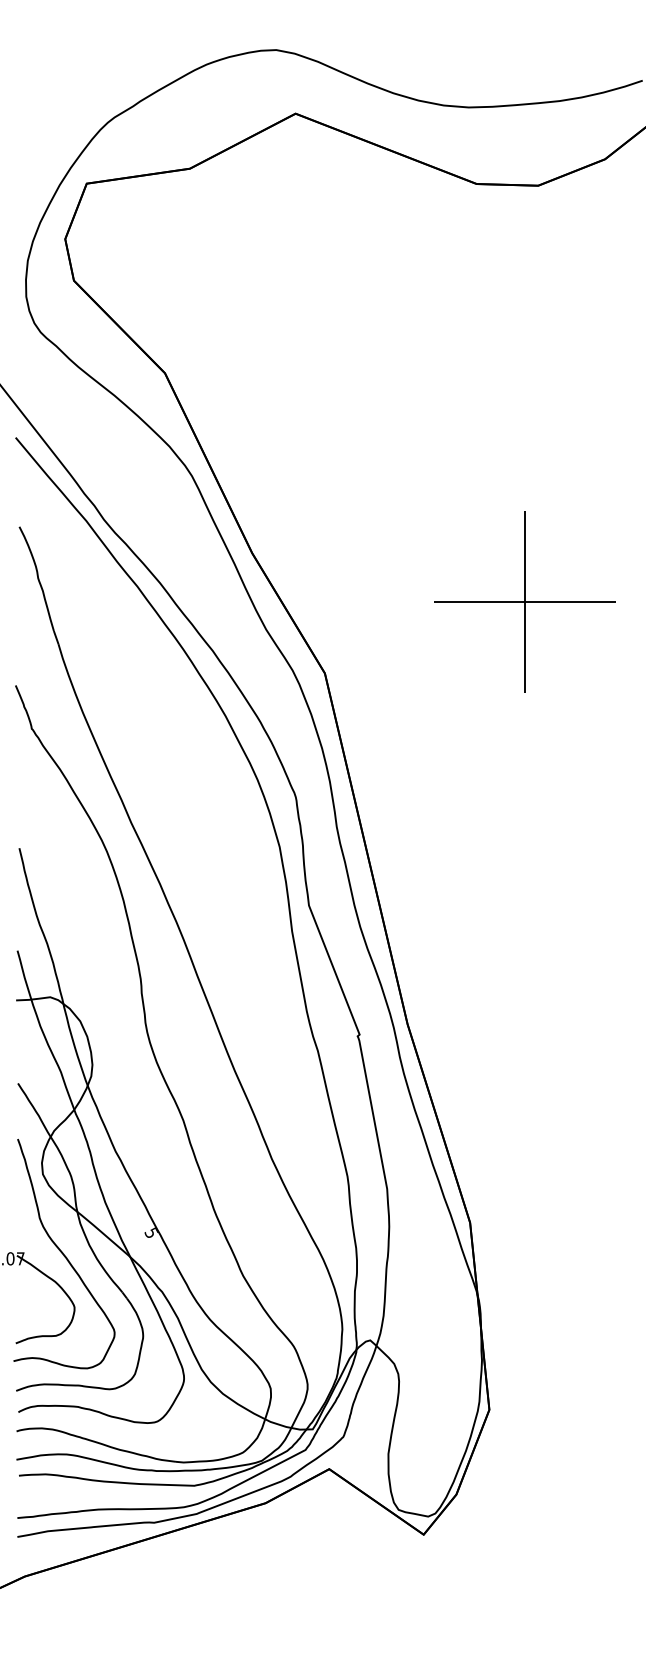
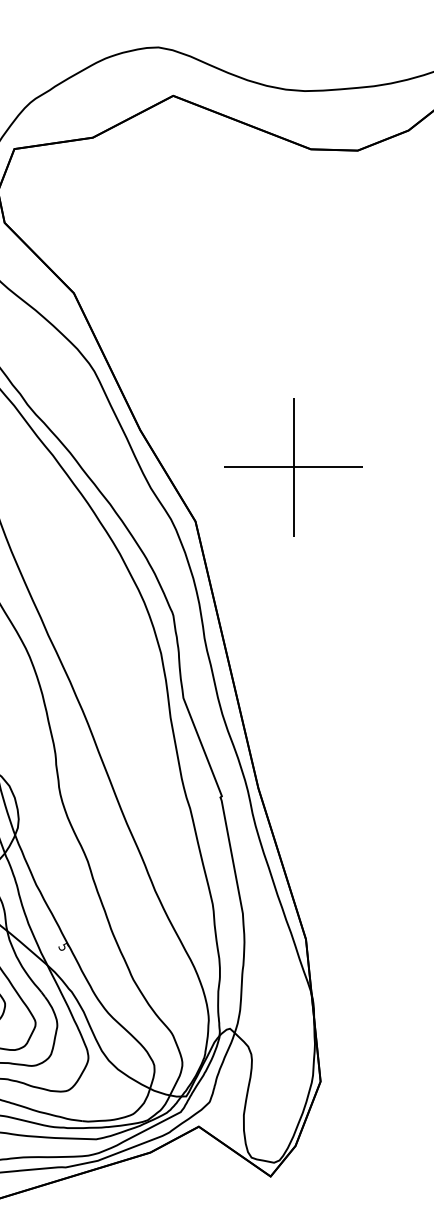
part: (524, 601) -> (293, 466), moved

